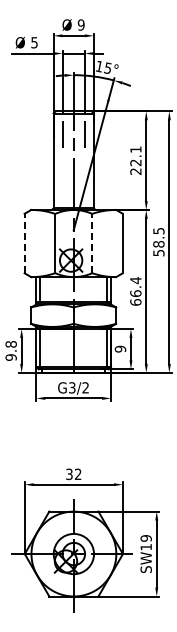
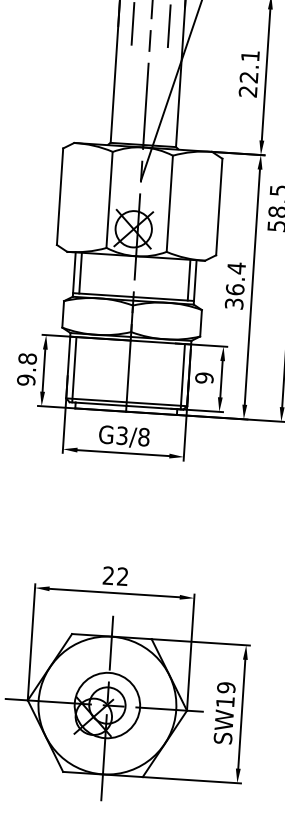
line: (24, 243) -> (59, 196), dashed -> solid
line: (92, 243) -> (170, 203), dashed -> solid
text: (135, 302) -> (233, 303), 66.4 -> 36.4
text: (85, 387) -> (143, 436), G3/2 -> G3/8
text: (69, 474) -> (108, 576), 32 -> 22

